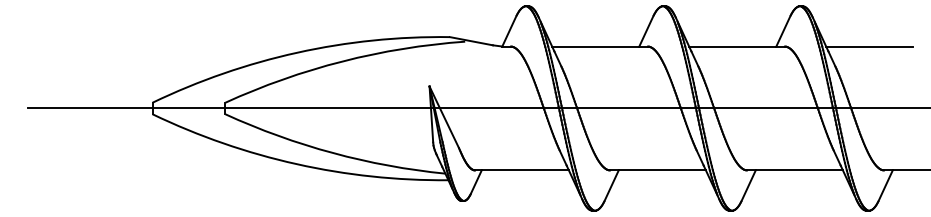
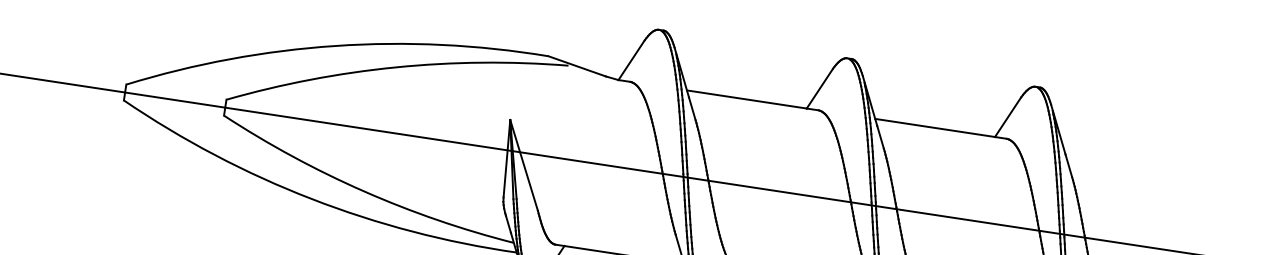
line: (869, 46) -> (1123, 156), removed

